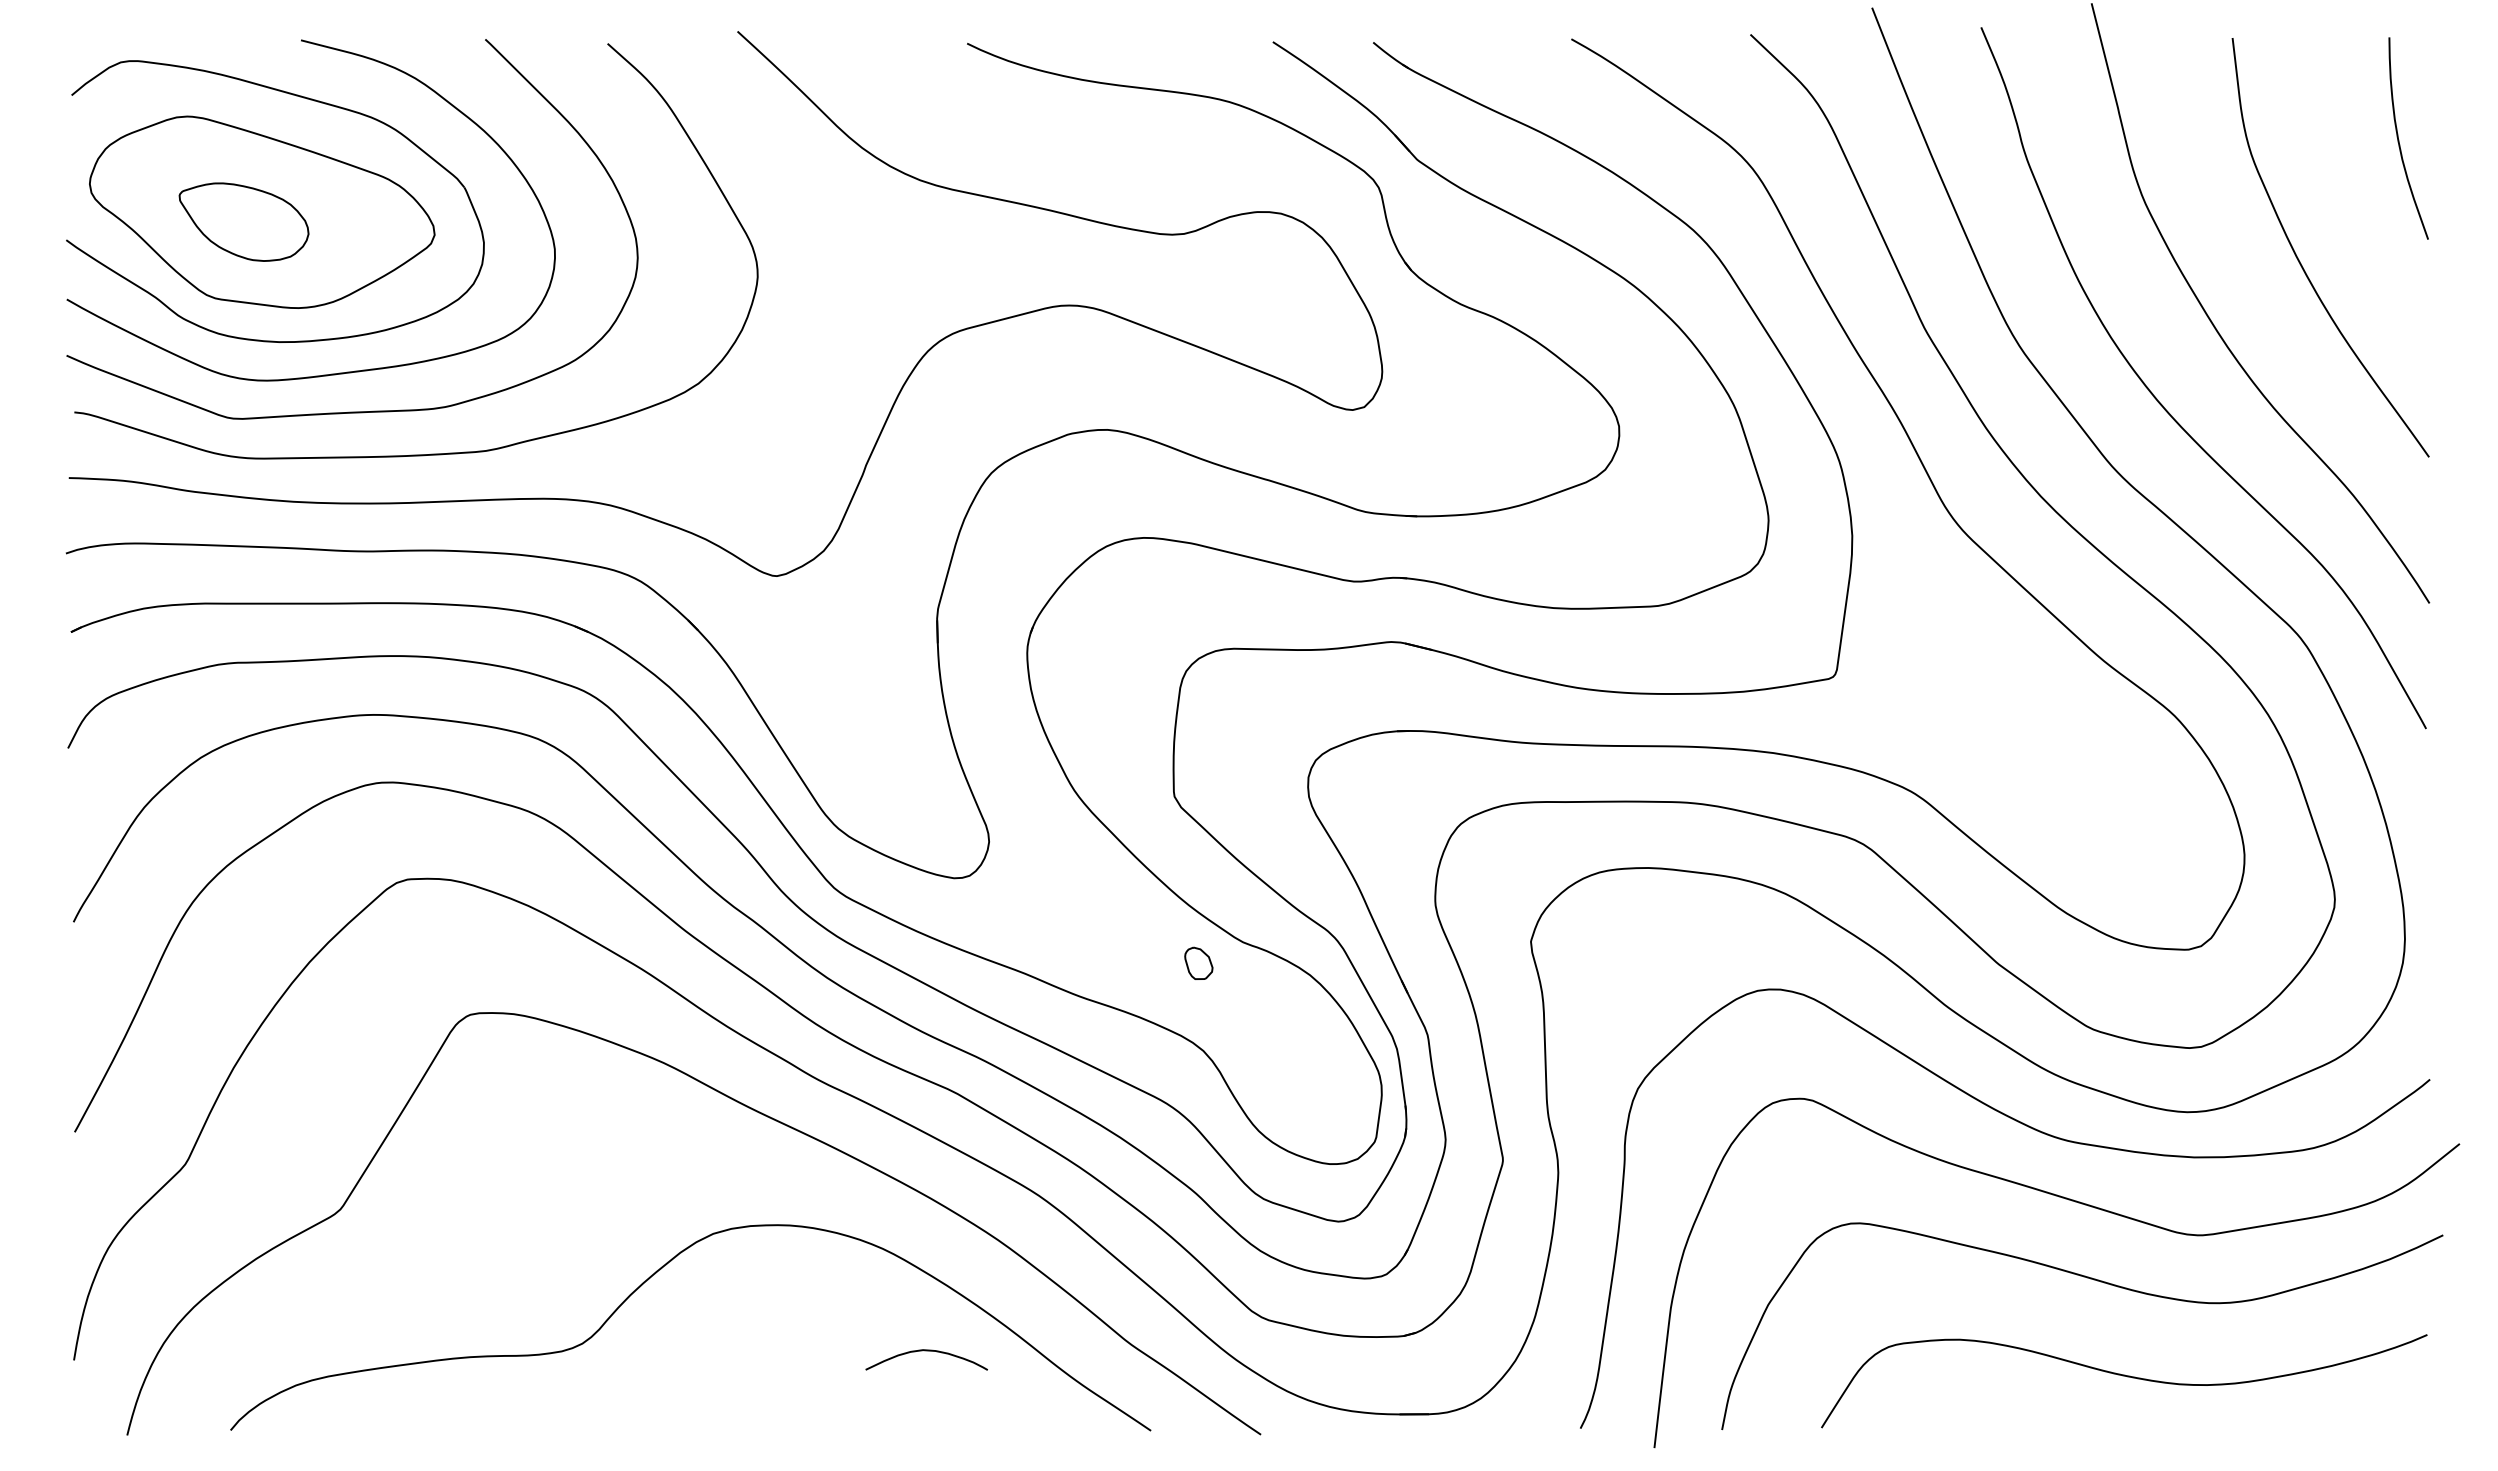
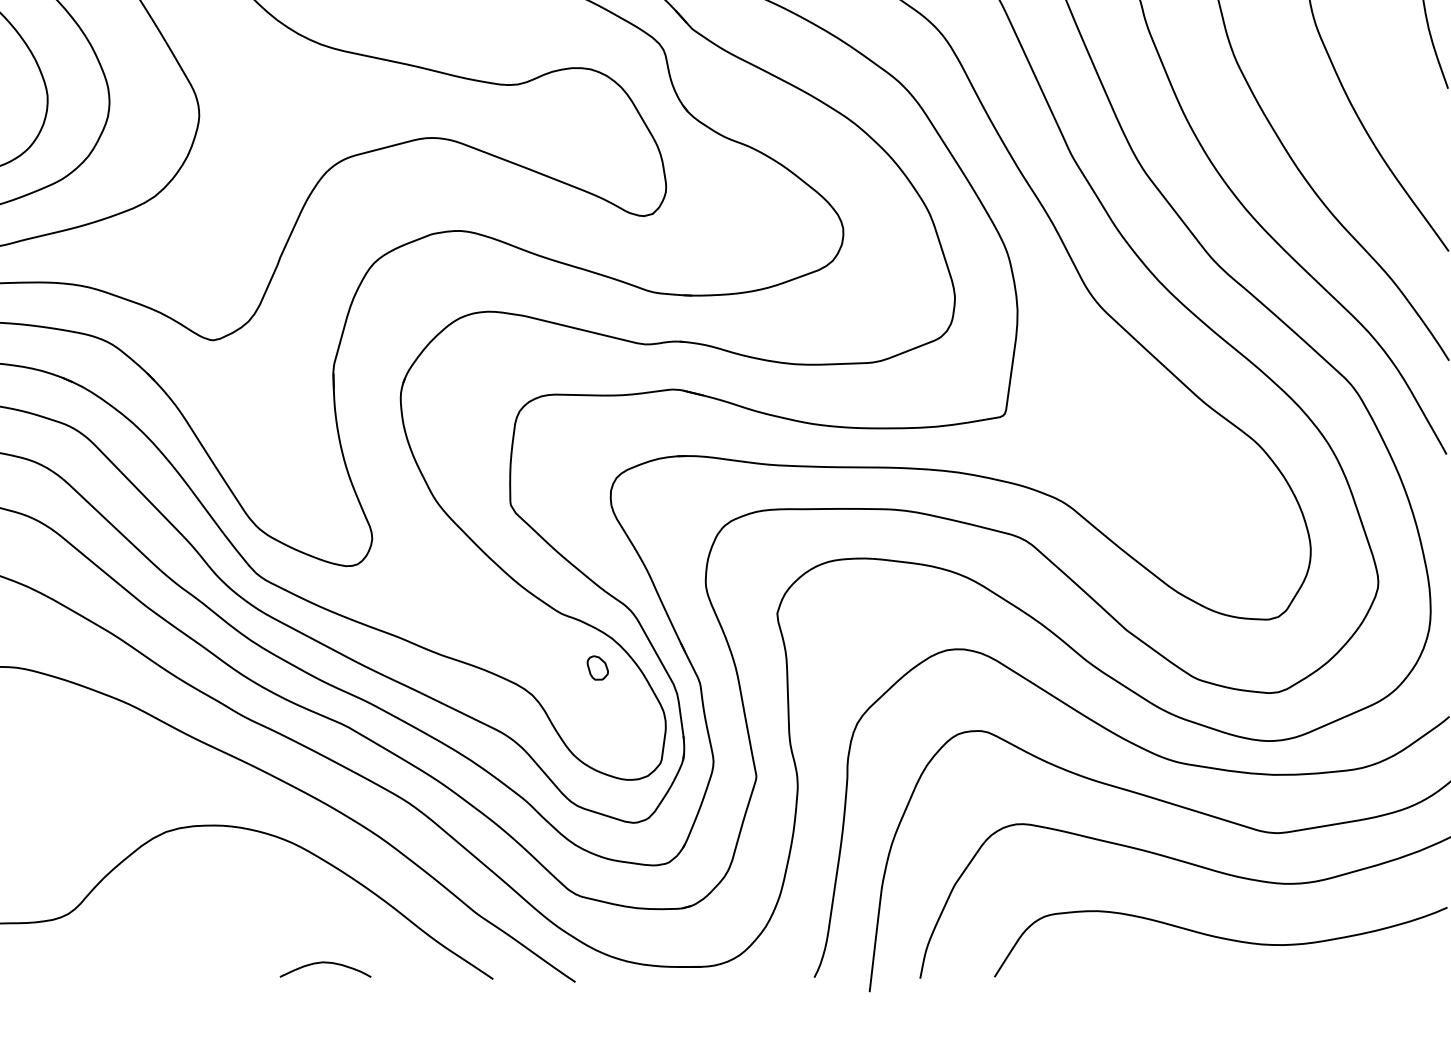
part: (1198, 962) -> (597, 667), moved
curve: (926, 1351) -> (325, 963), moved

